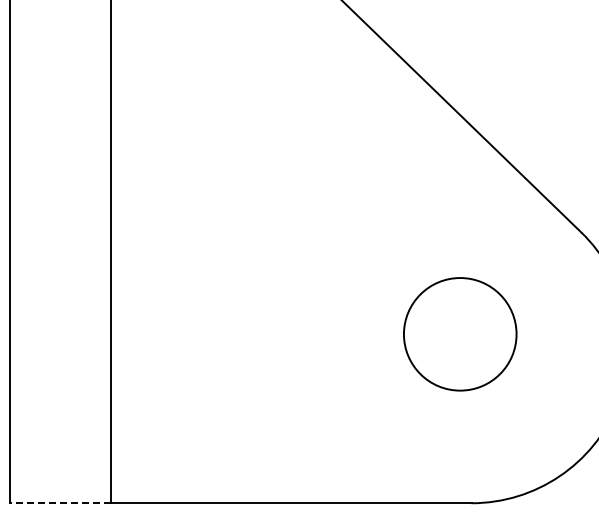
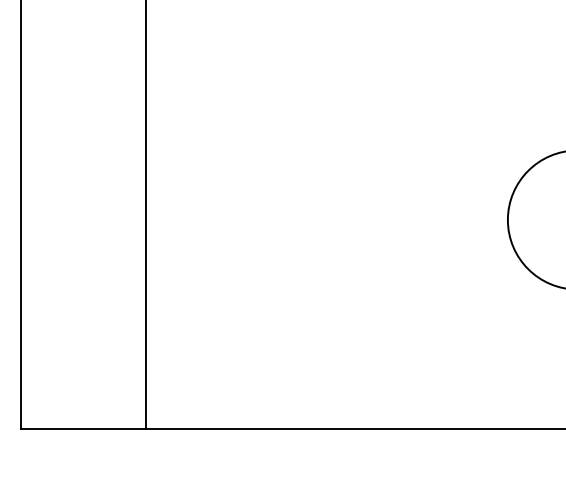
line: (60, 503) -> (83, 428), dashed -> solid

